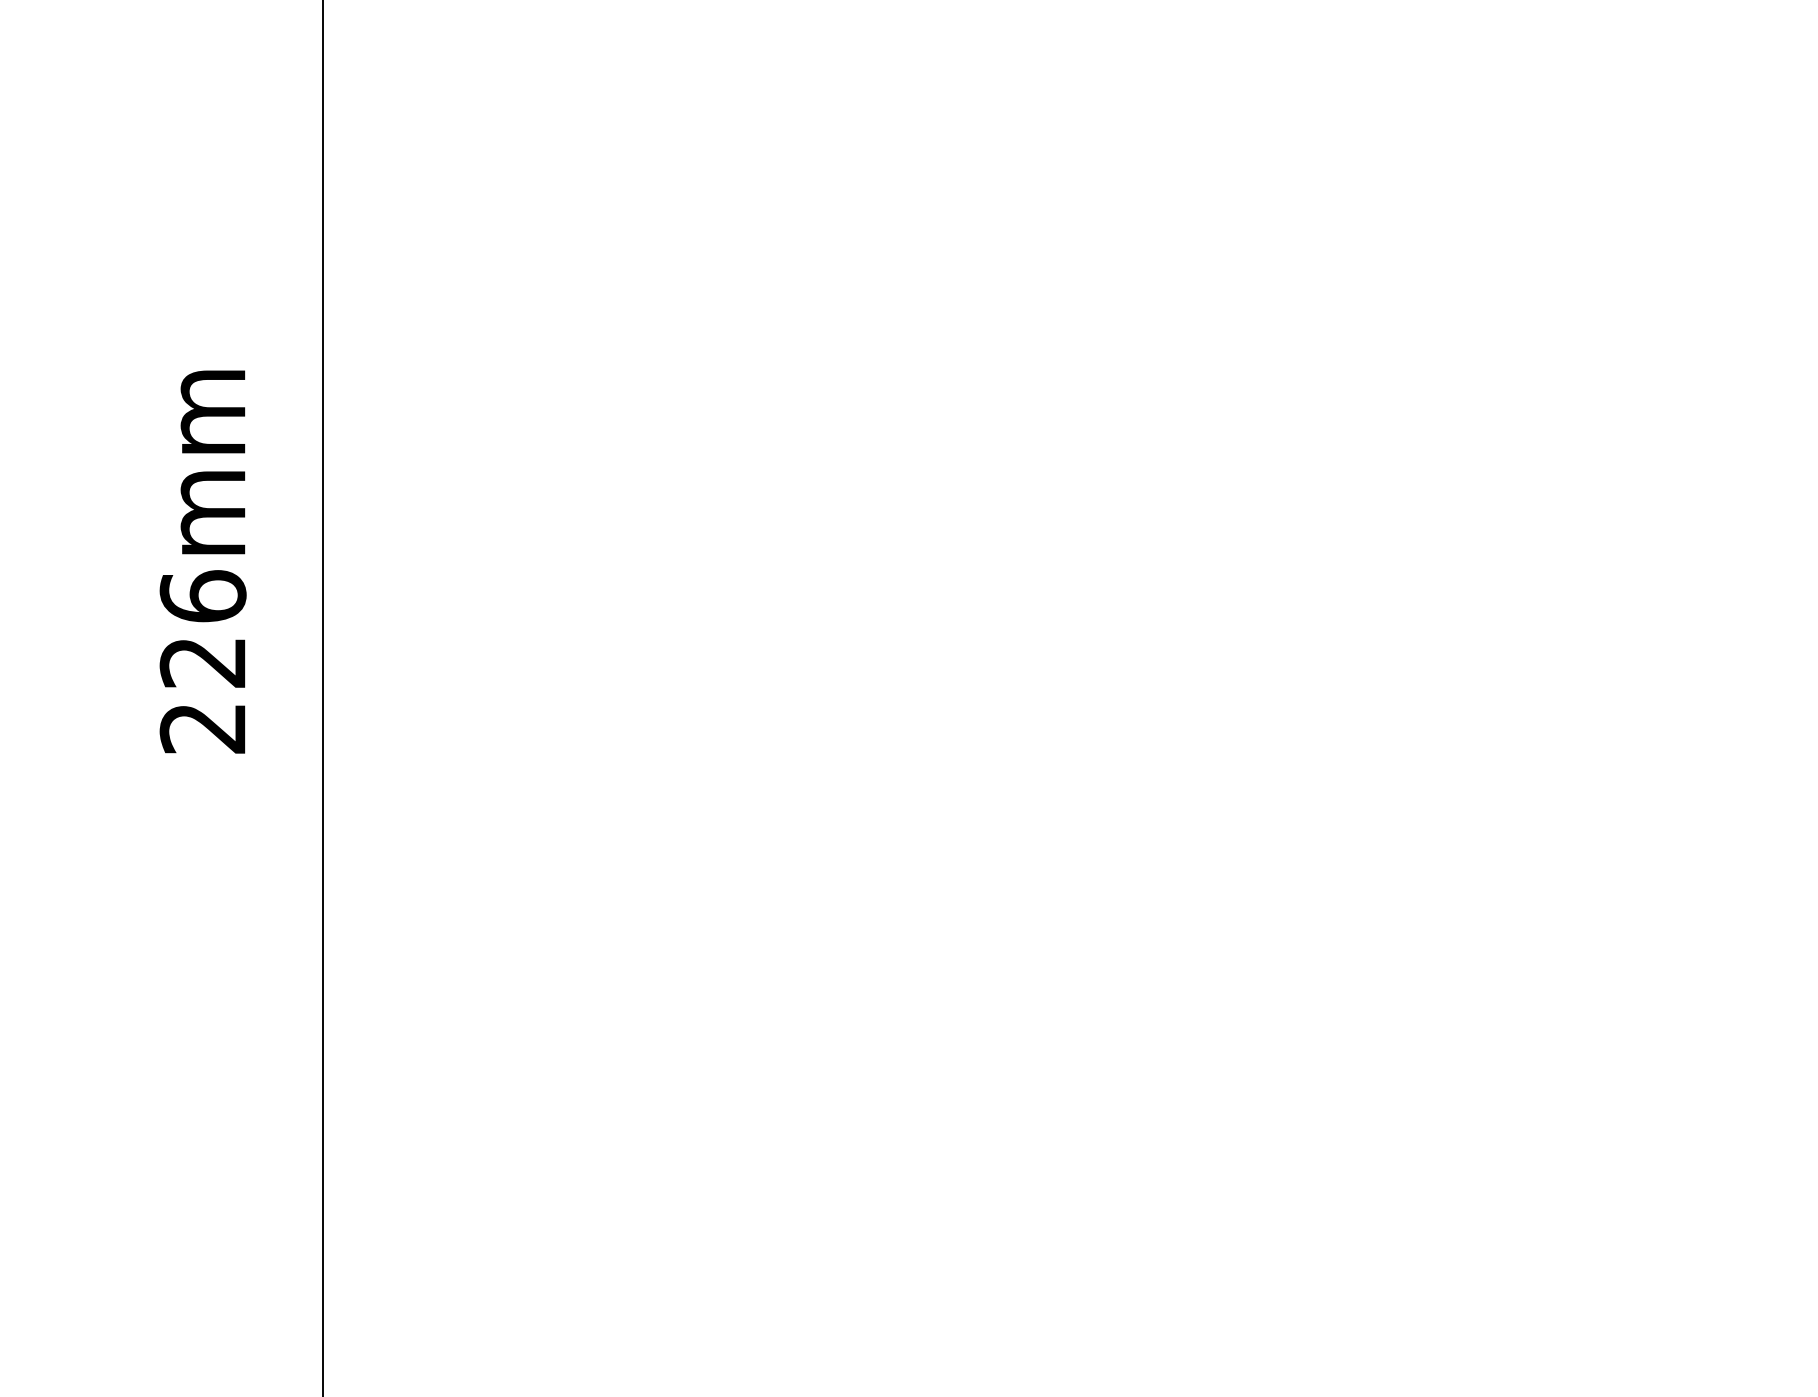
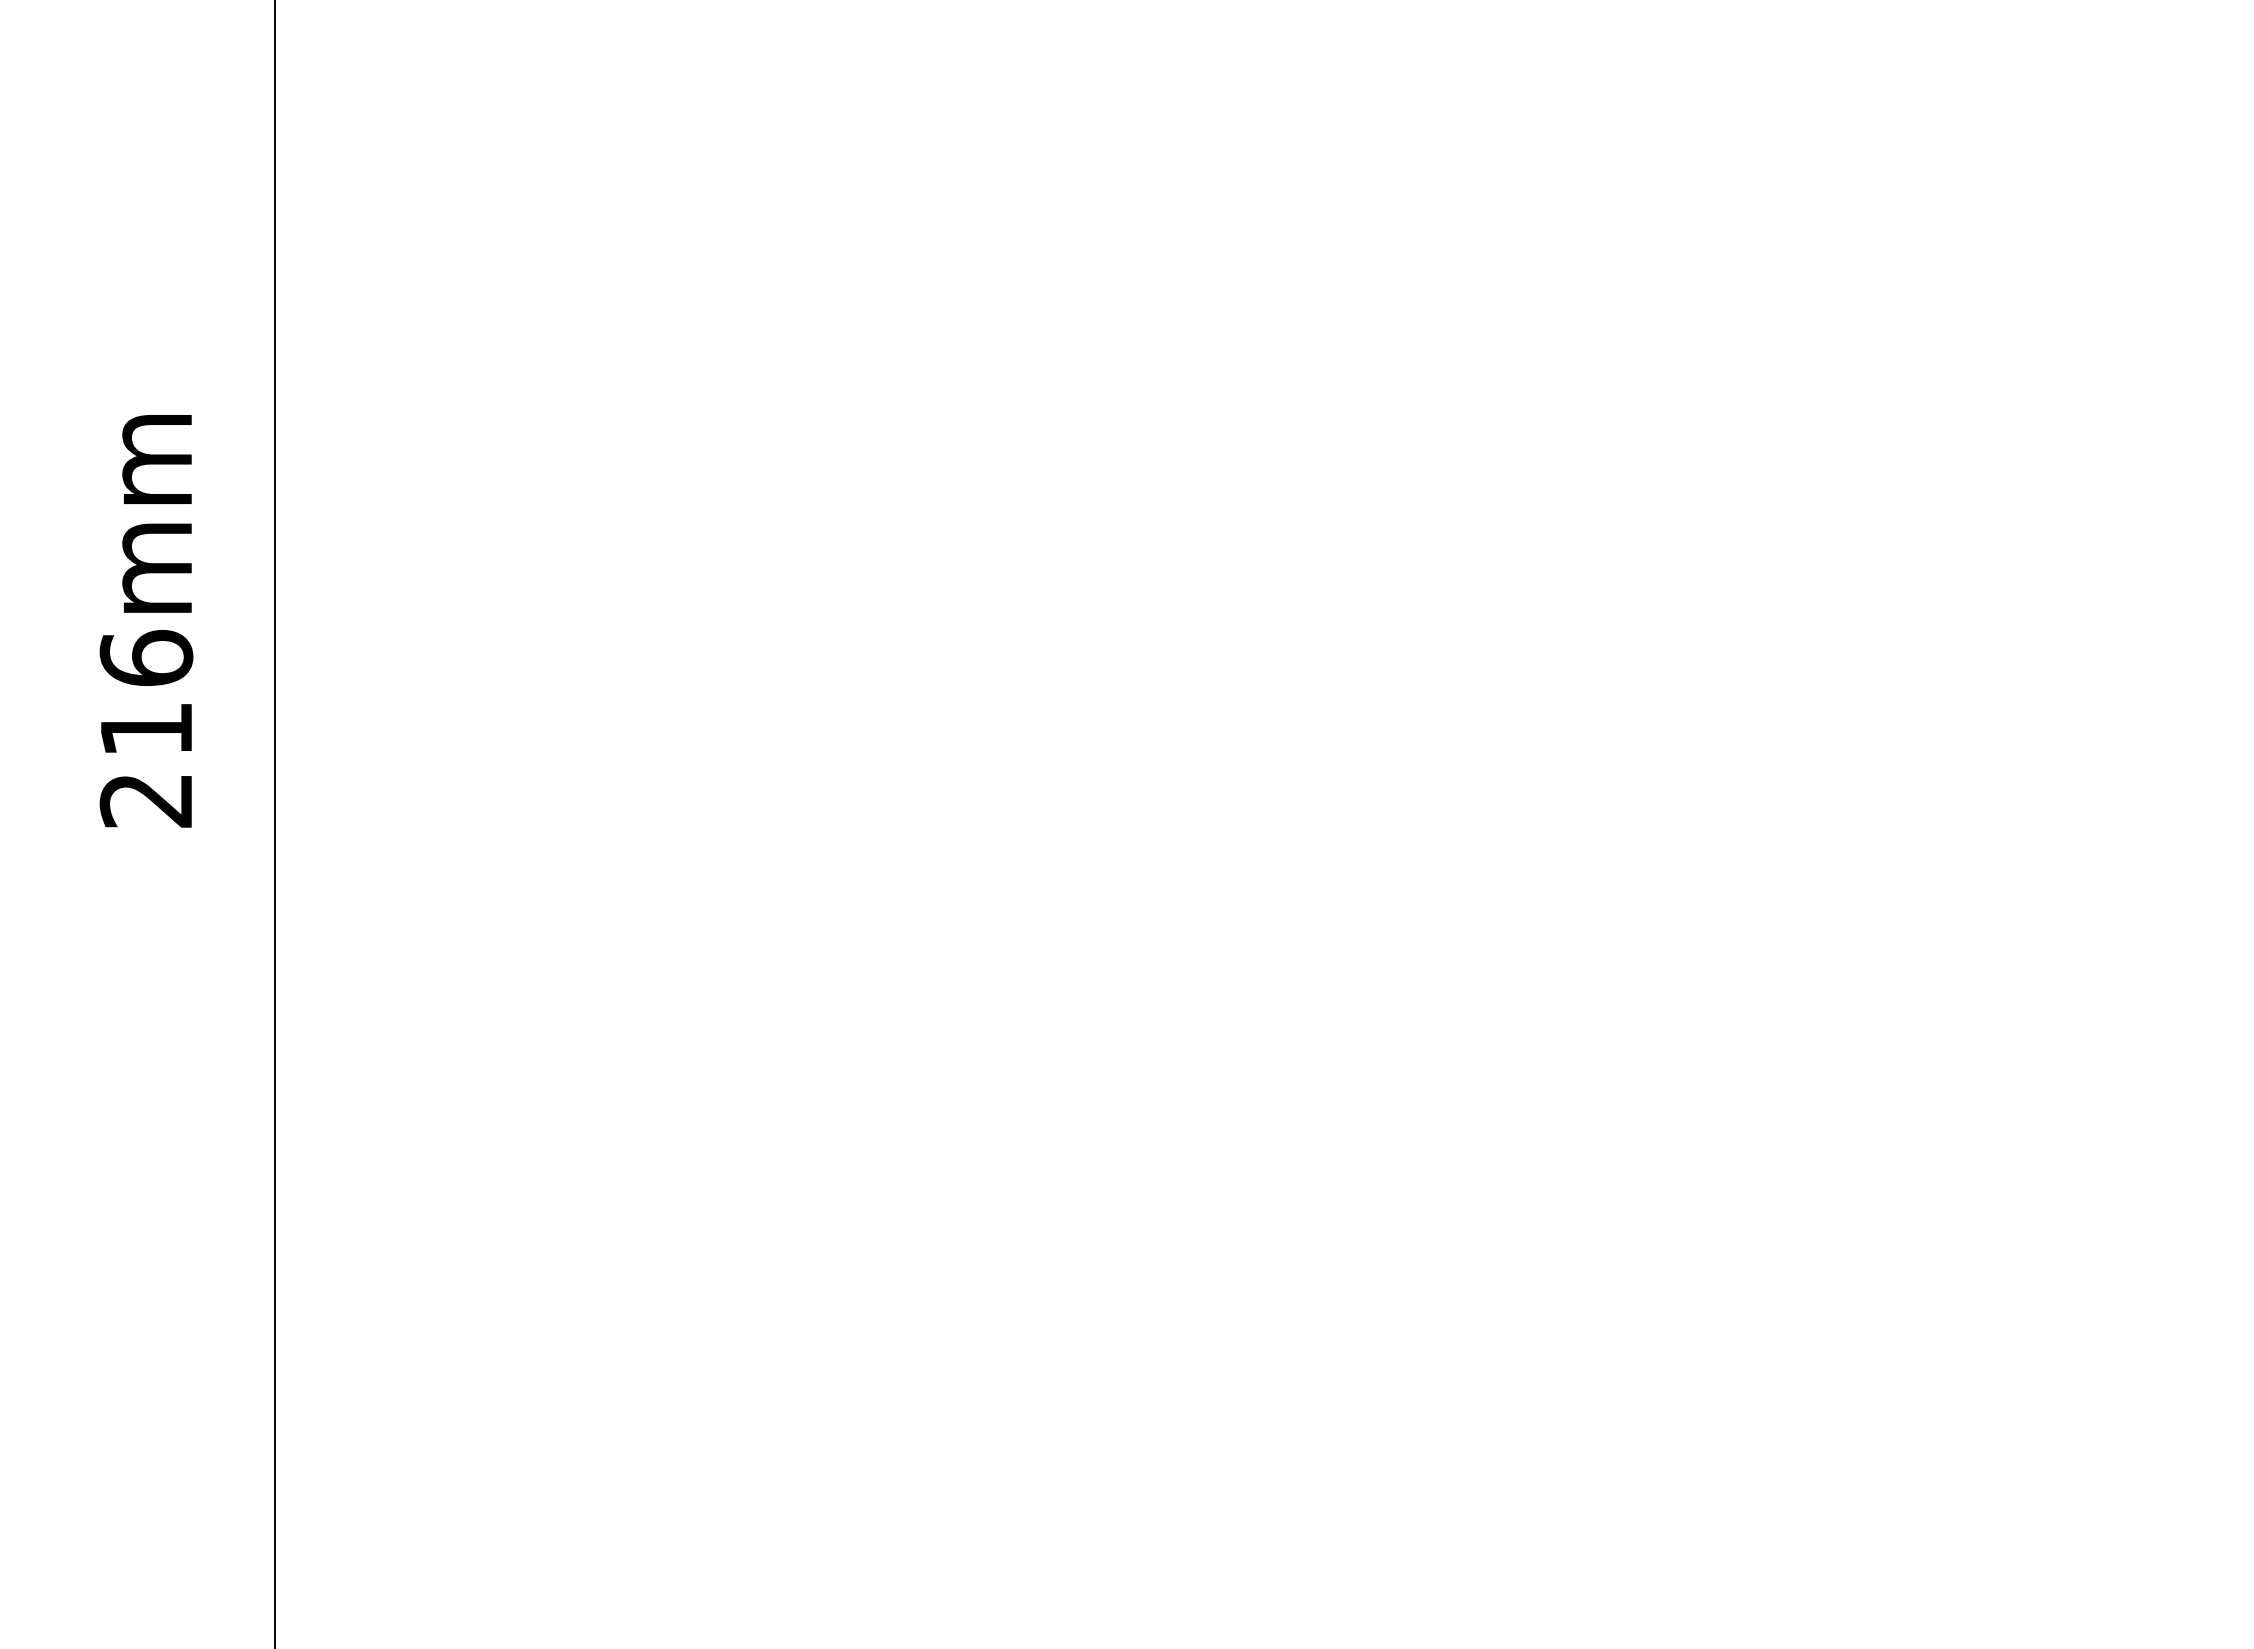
text: (202, 663) -> (145, 730), 226mm -> 216mm

